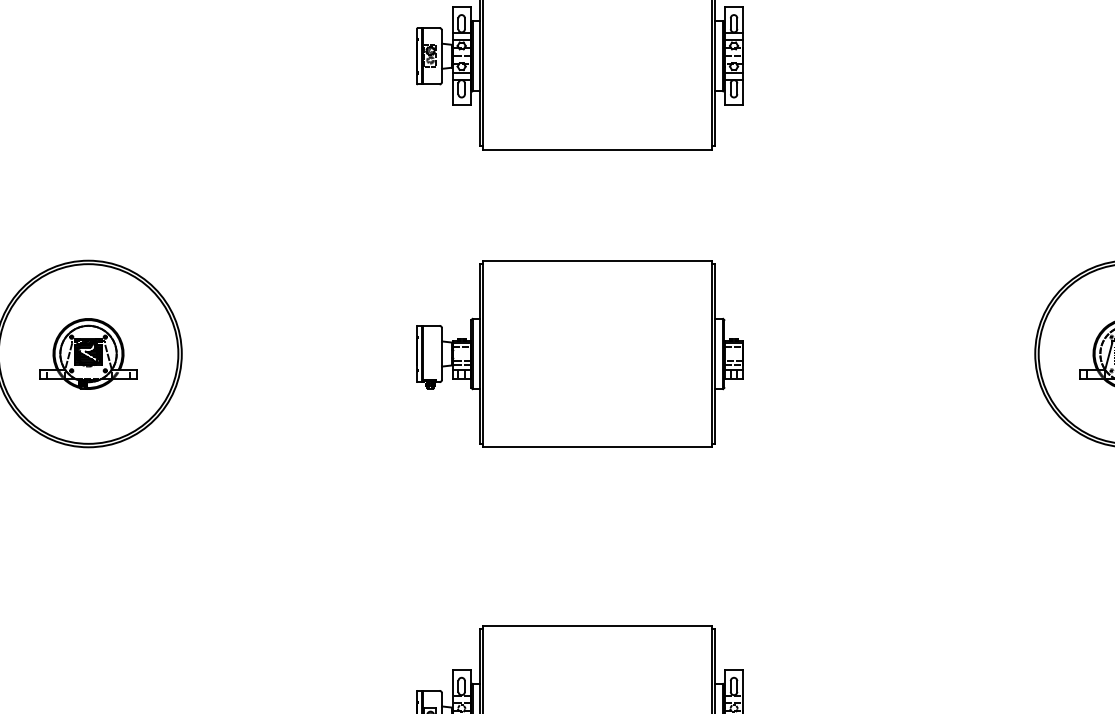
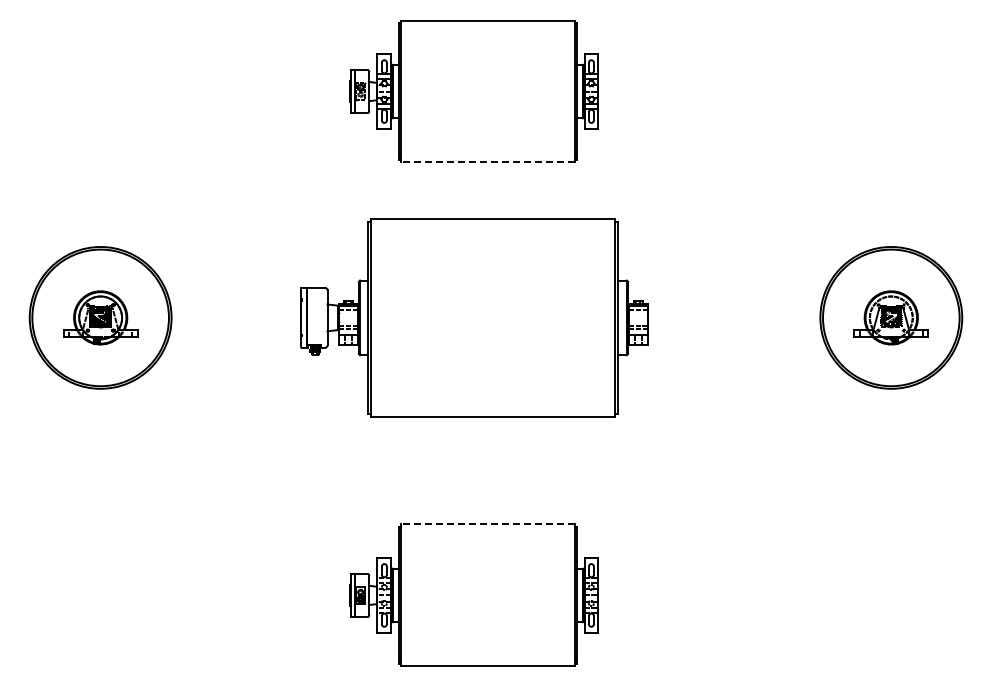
line: (597, 149) -> (487, 162), solid -> dashed
part: (578, 353) -> (473, 317), size x1.4
line: (597, 625) -> (487, 524), solid -> dashed

